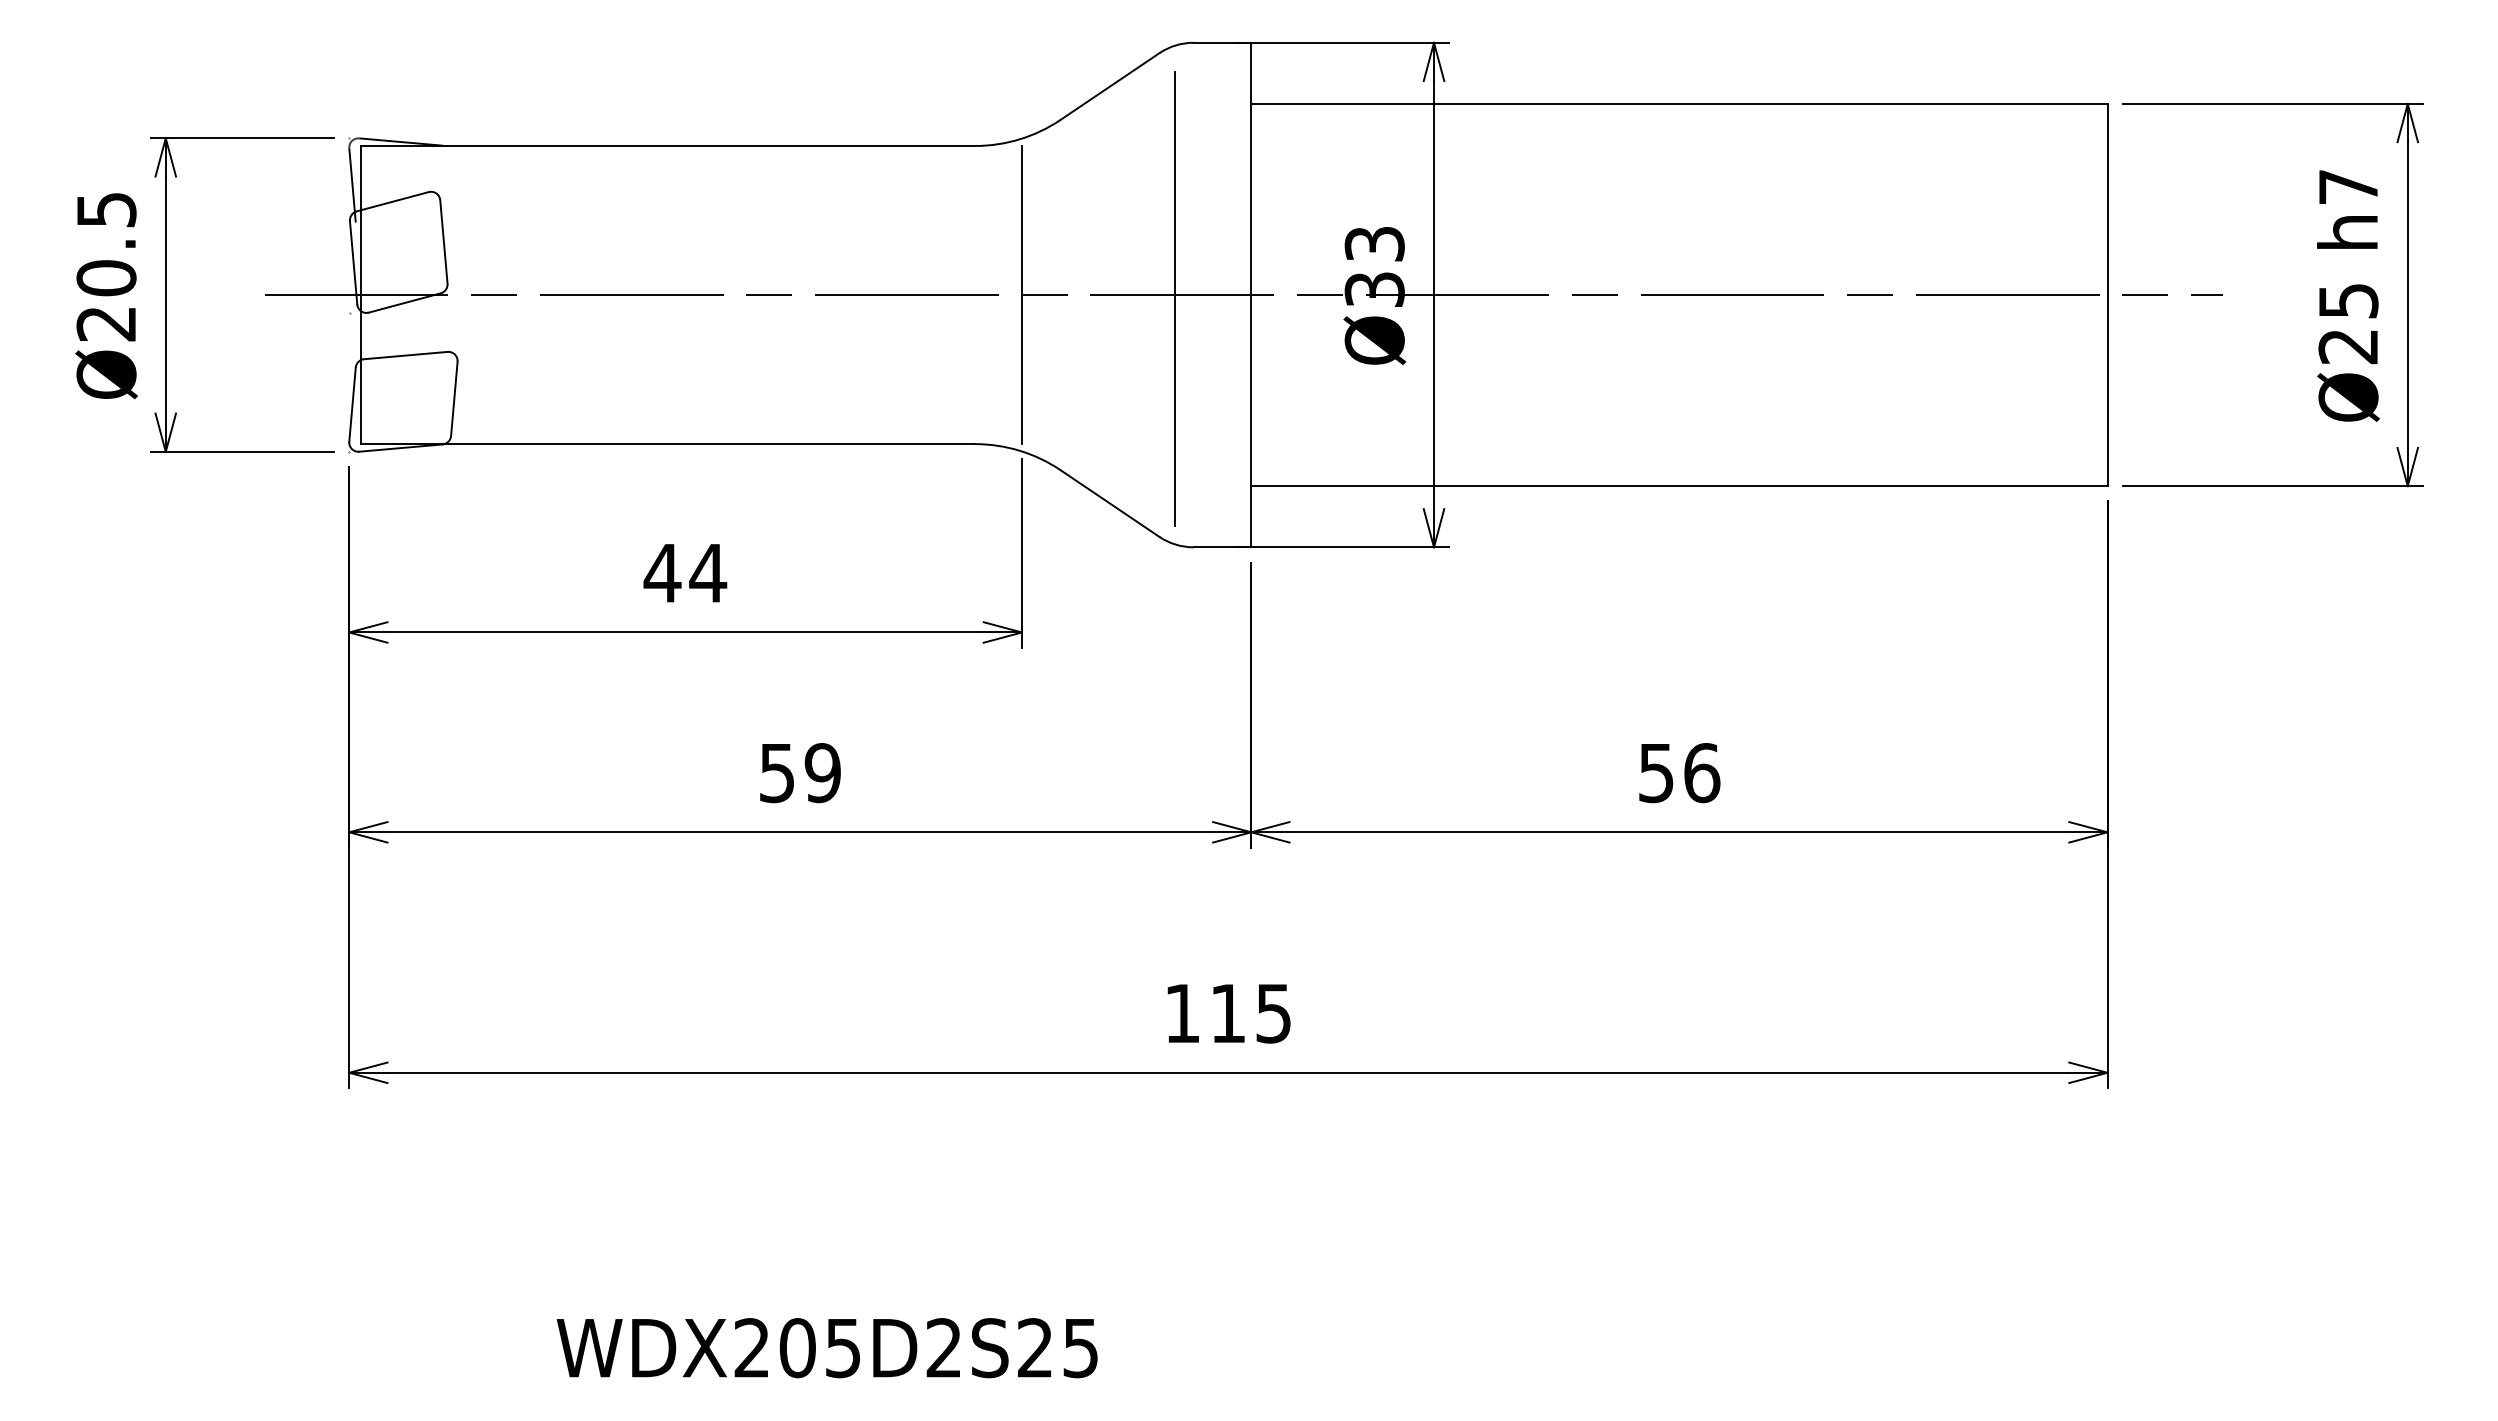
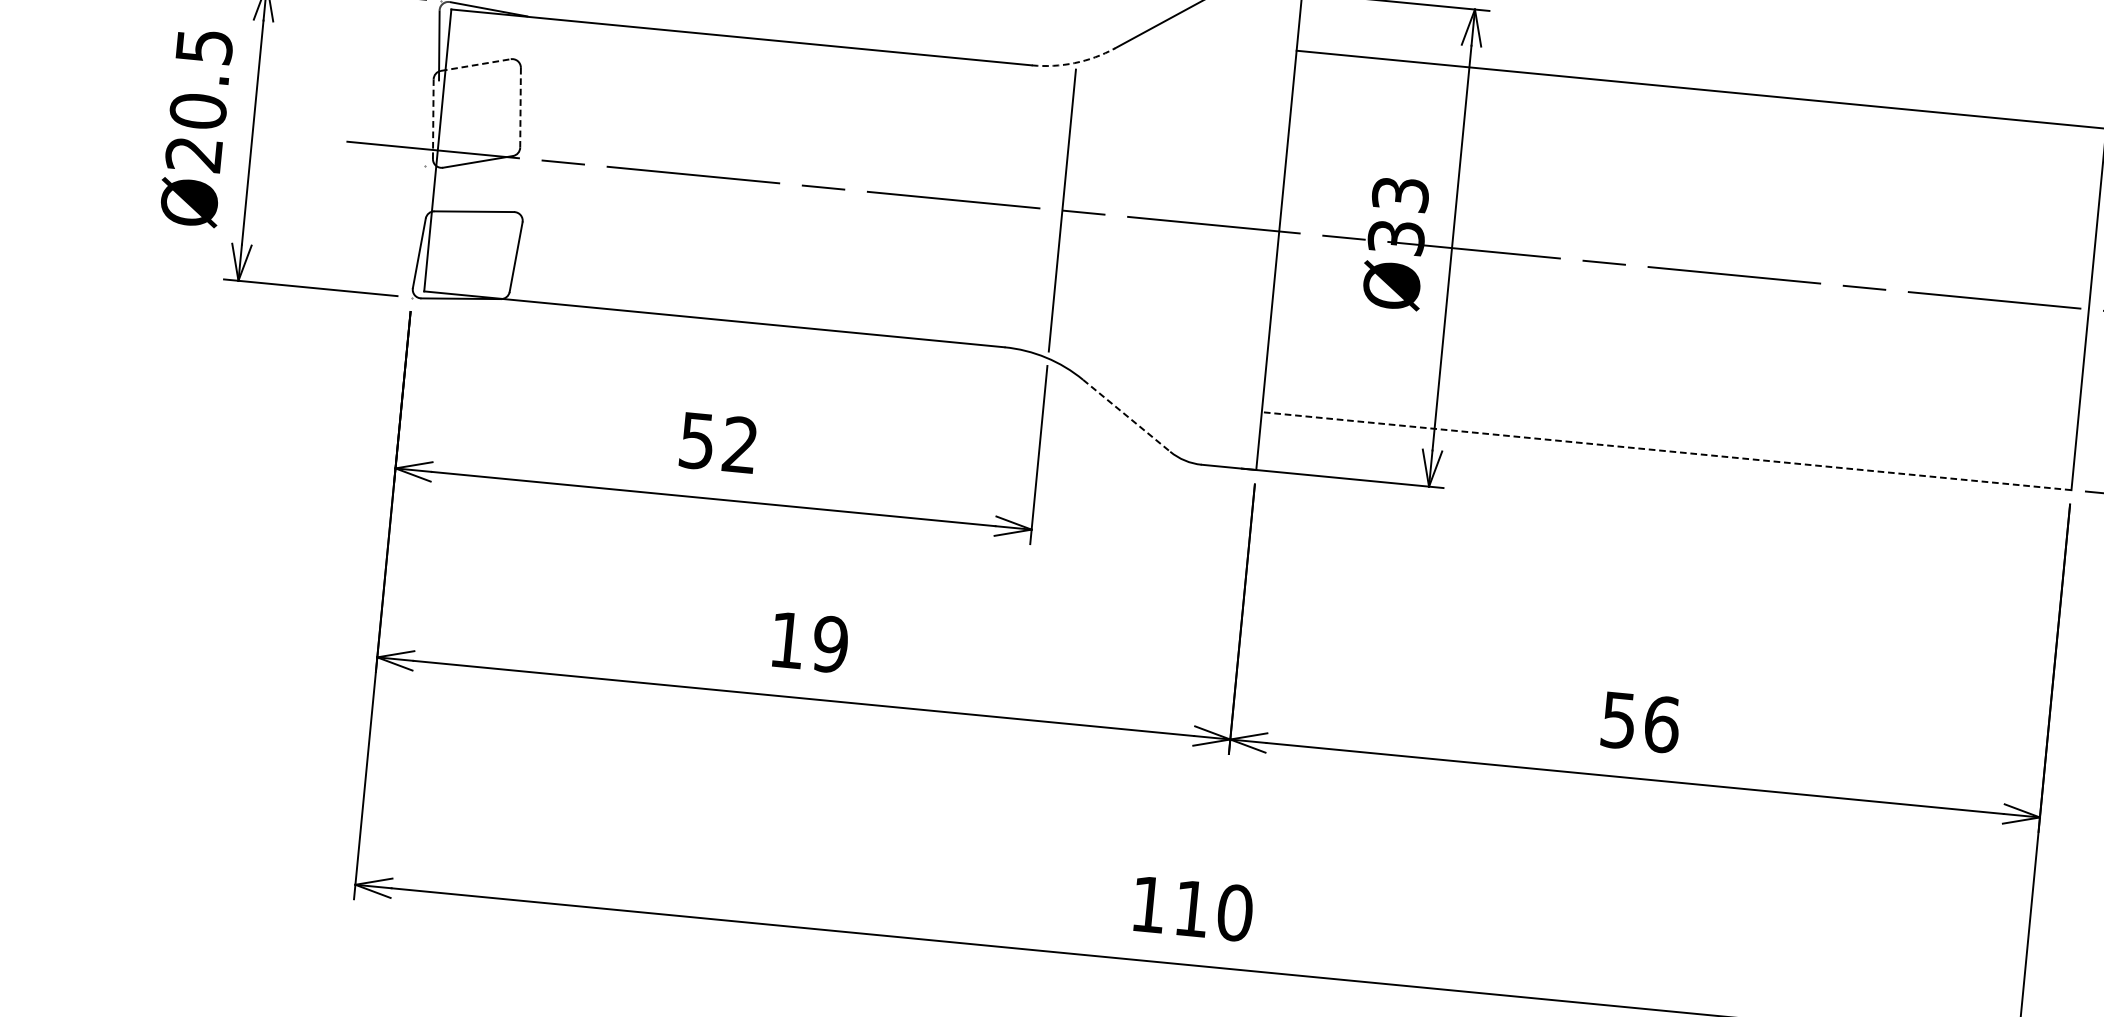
arc: (1019, 139) -> (1074, 63), solid -> dashed
line: (393, 201) -> (476, 64), solid -> dashed
line: (443, 241) -> (520, 107), solid -> dashed
line: (353, 262) -> (433, 118), solid -> dashed
line: (1174, 298) -> (1206, 227), removed
line: (1678, 486) -> (1665, 451), solid -> dashed
line: (1110, 503) -> (1127, 415), solid -> dashed
text: (685, 573) -> (718, 443), 44 -> 52
text: (776, 773) -> (786, 640), 59 -> 19
text: (1273, 1013) -> (1234, 912), 115 -> 110

